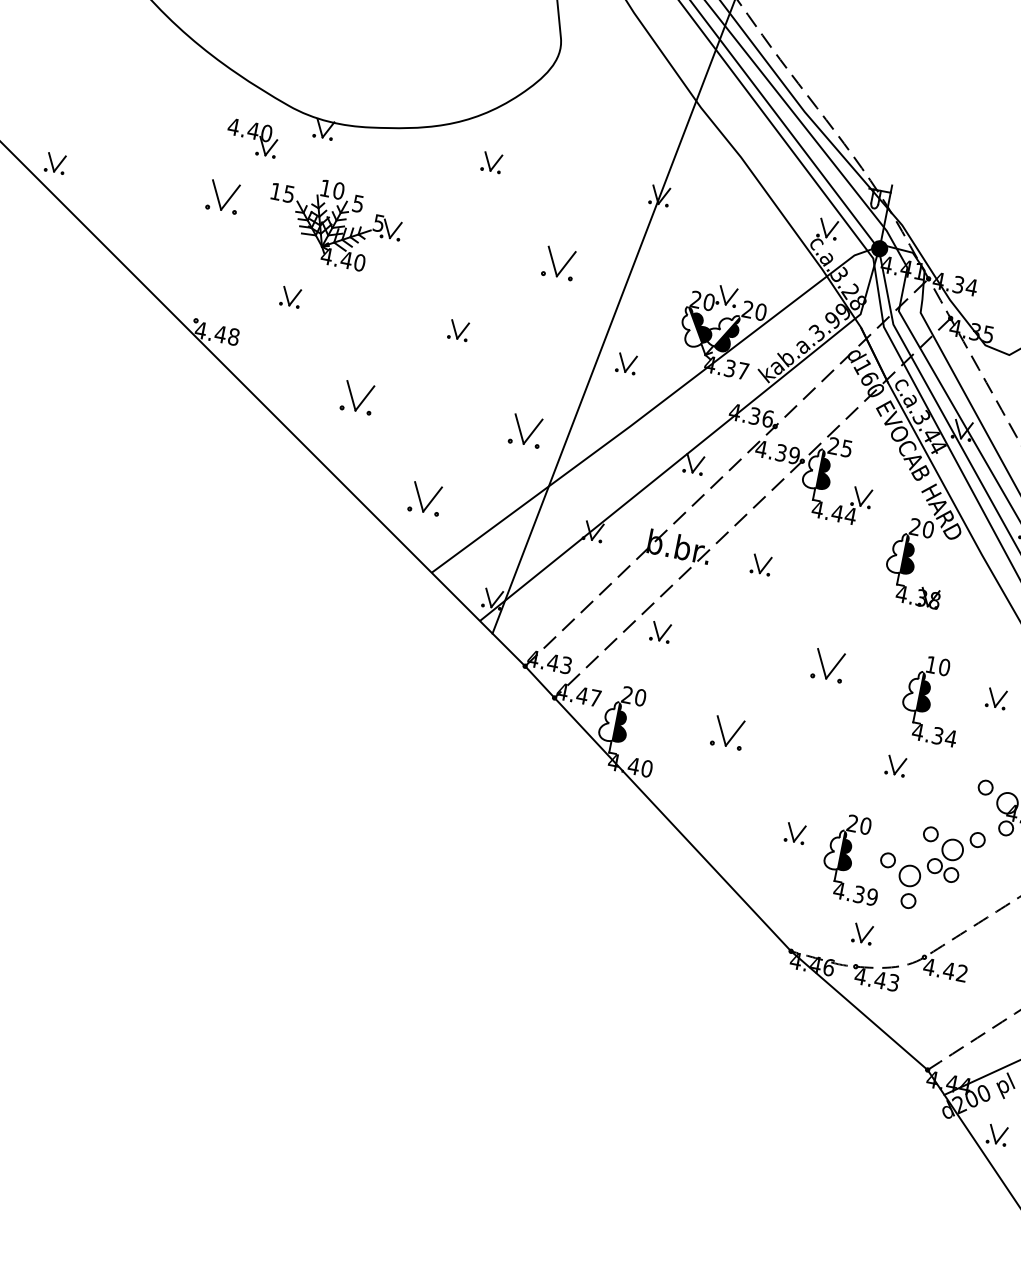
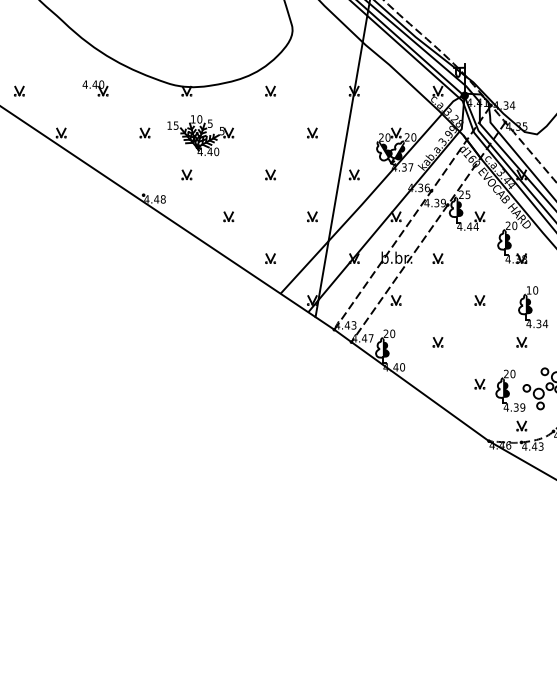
part: (252, 138) -> (95, 88), moved
part: (222, 195) -> (144, 132), size x0.62
part: (559, 262) -> (312, 132), size x0.62
part: (357, 397) -> (228, 216), size x0.62
part: (526, 430) -> (312, 216), size x0.62
part: (425, 498) -> (270, 258), size x0.62
part: (827, 665) -> (479, 300), size x0.62
part: (727, 732) -> (437, 342), size x0.62

